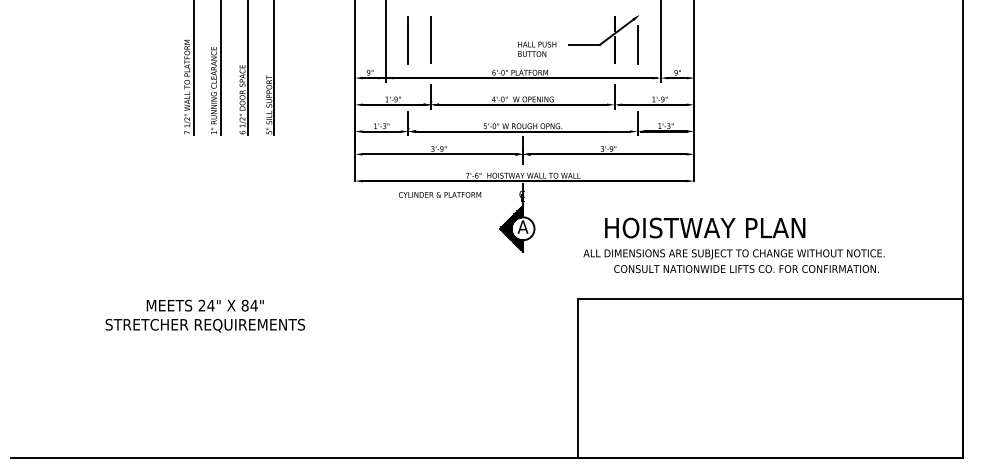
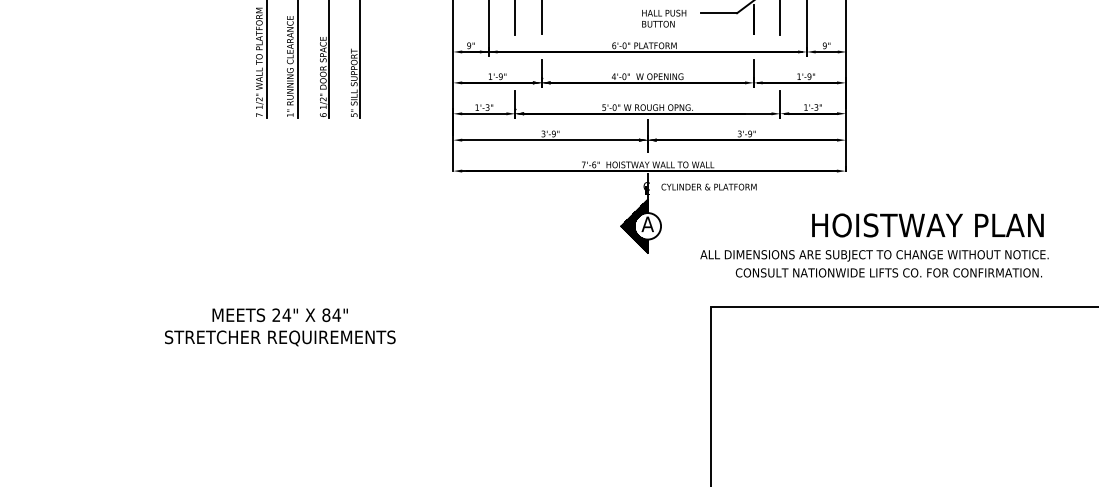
text: (440, 194) -> (709, 186), moved
text: (705, 227) -> (928, 224), moved
text: (733, 261) -> (873, 264), moved

